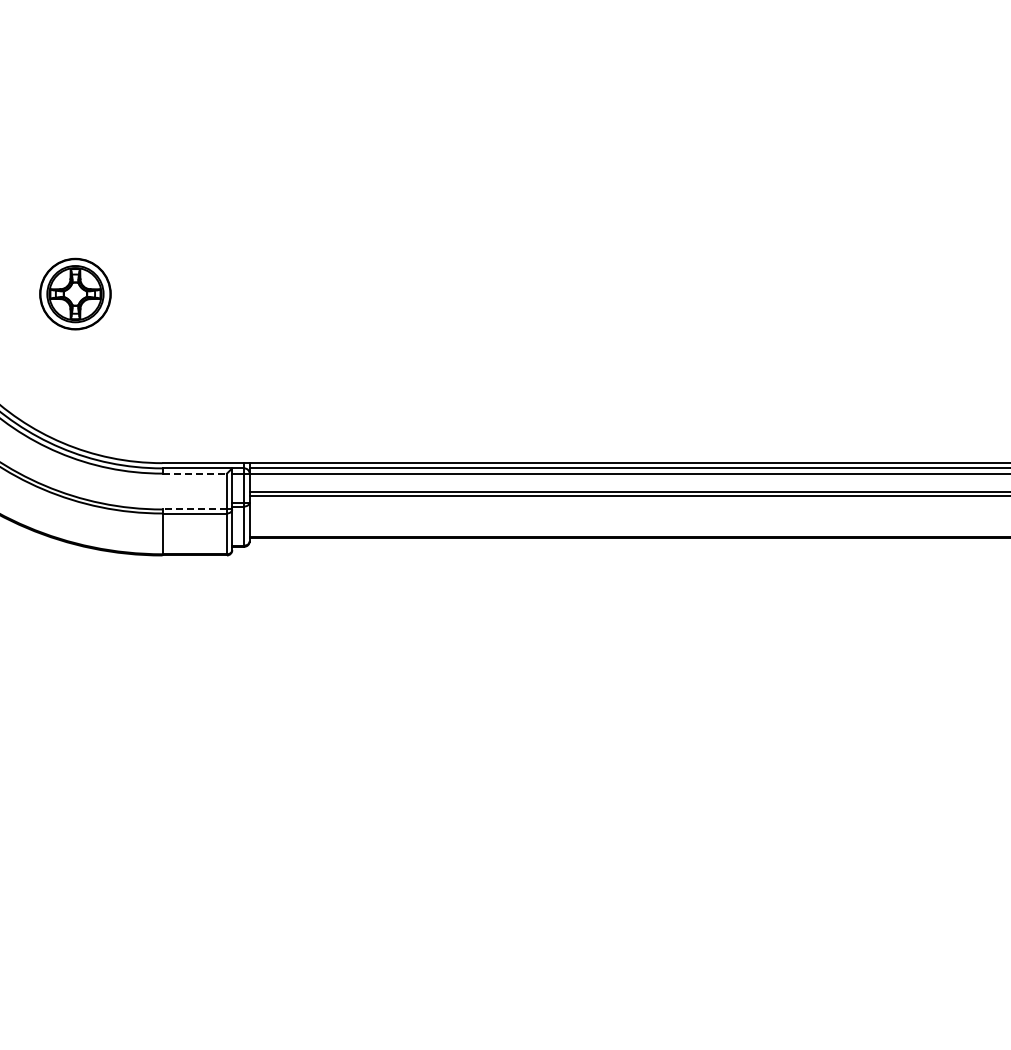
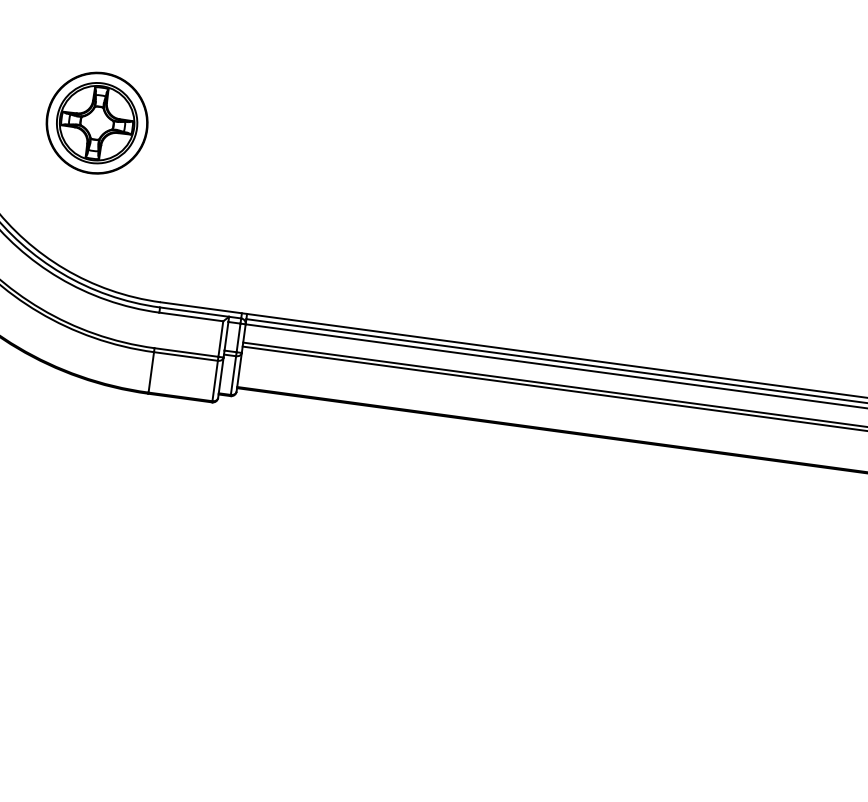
part: (75, 293) -> (97, 122), size x1.43
line: (195, 473) -> (192, 316), dashed -> solid
line: (194, 509) -> (186, 352), dashed -> solid

